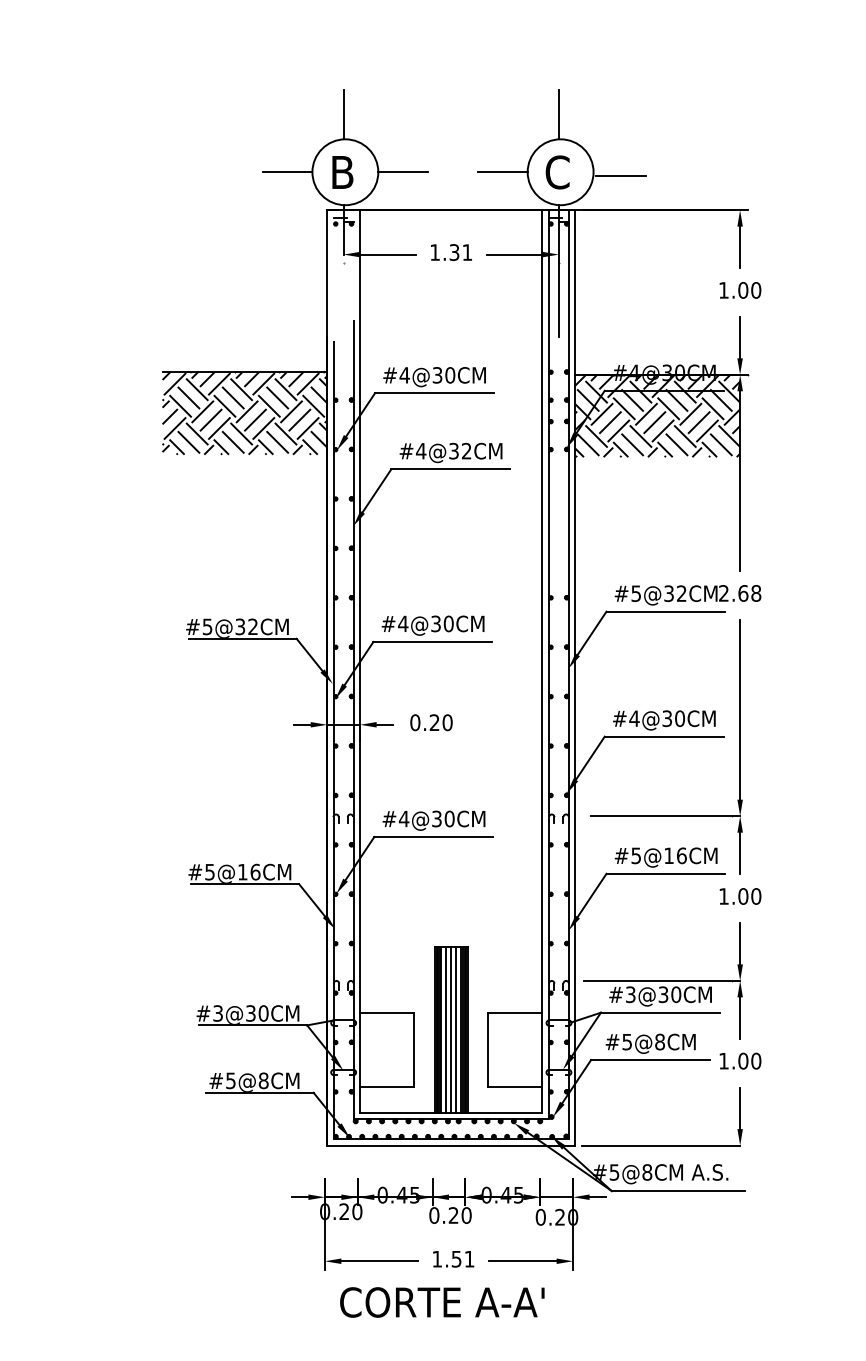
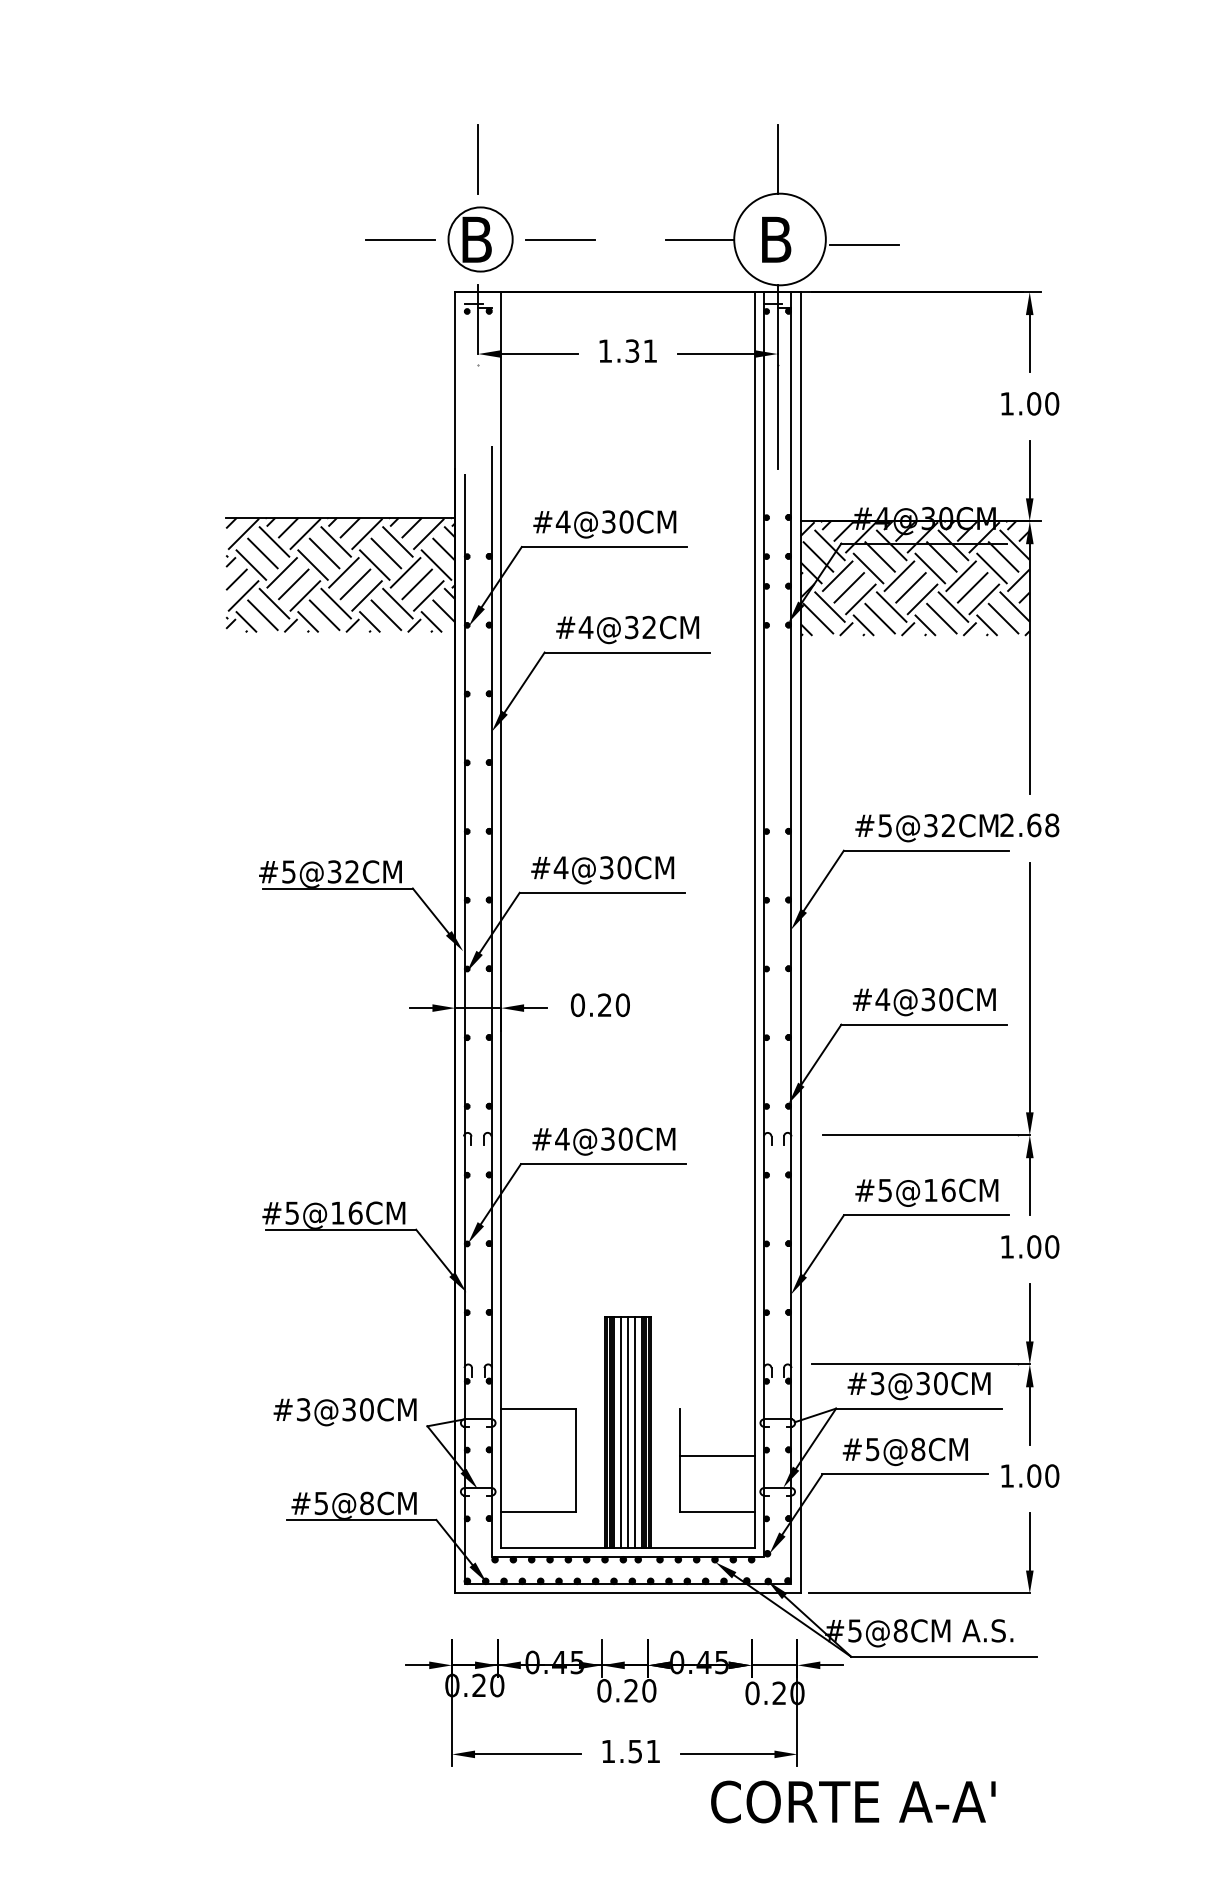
circle: (345, 172) -> (480, 239), size x0.7
text: (557, 172) -> (775, 239), C -> B
line: (515, 1013) -> (717, 1457), moved
line: (253, 1025) -> (352, 1426), removed
text: (442, 1302) -> (853, 1802), moved

